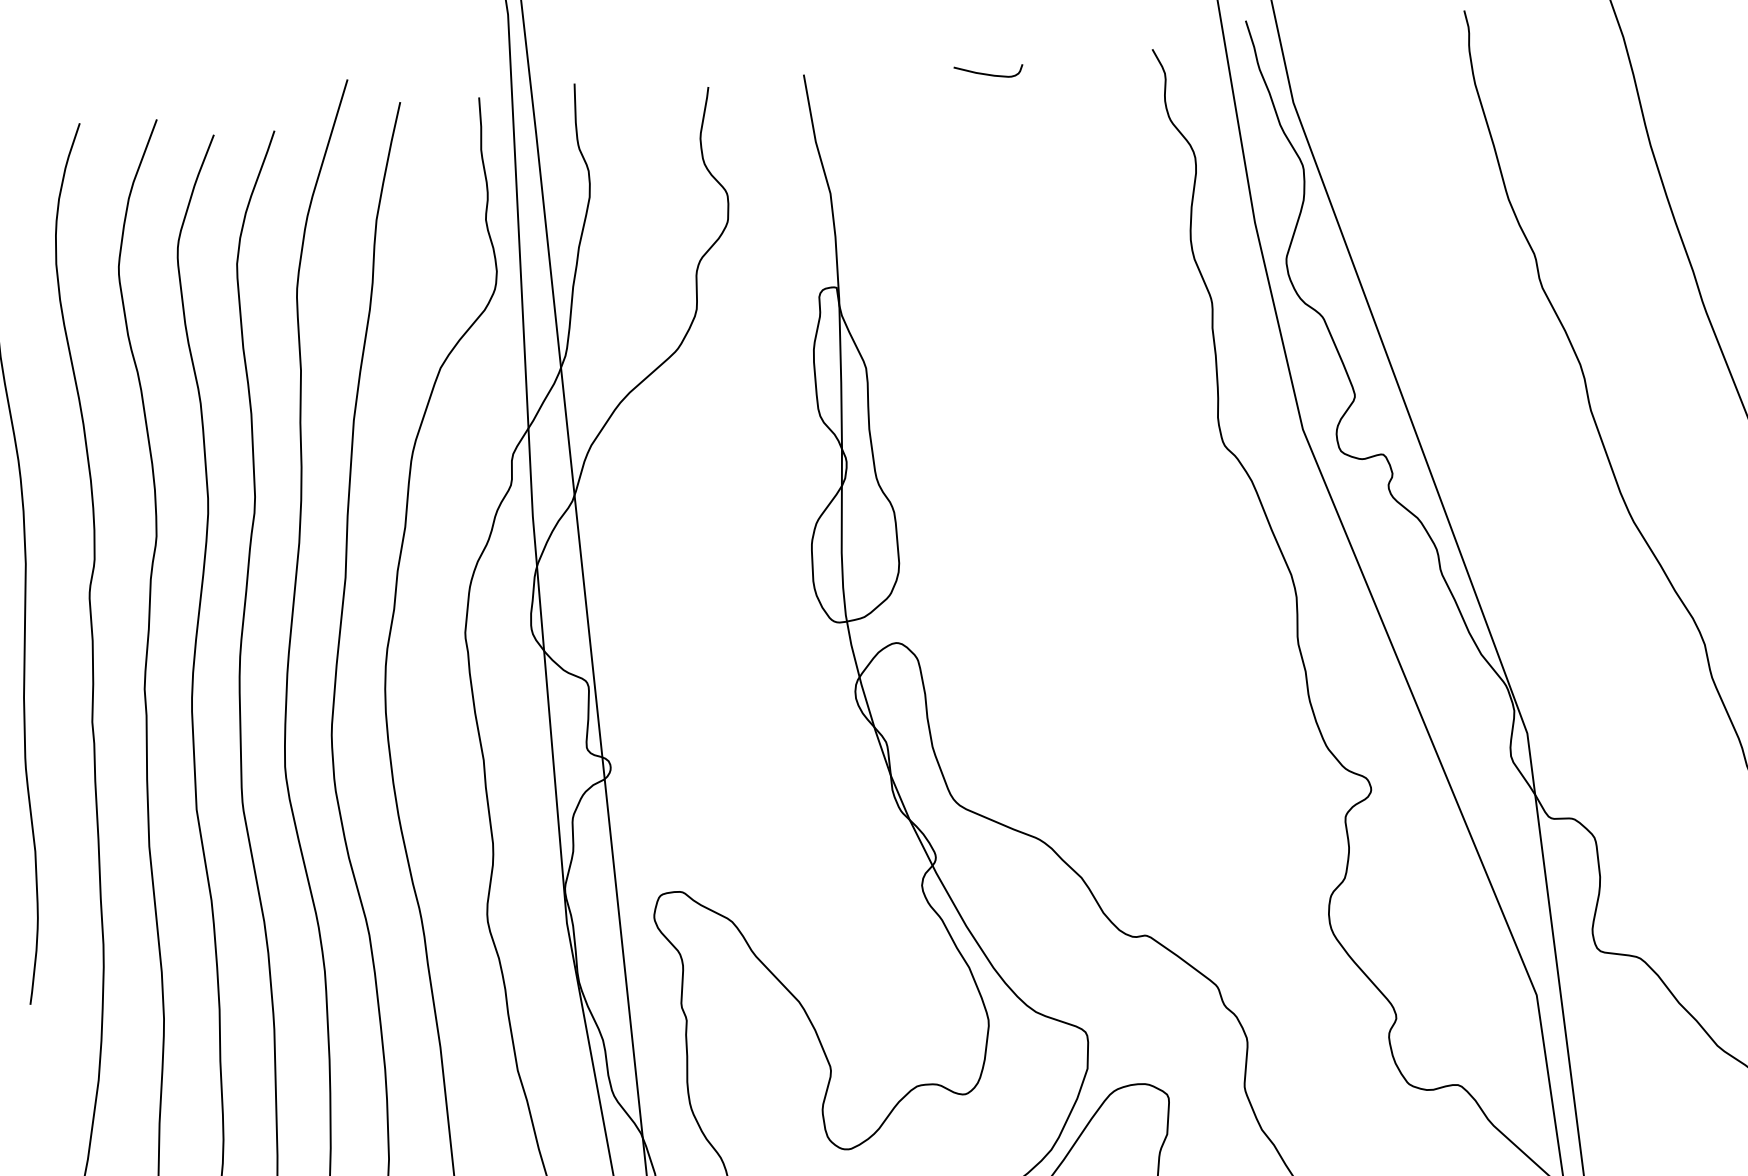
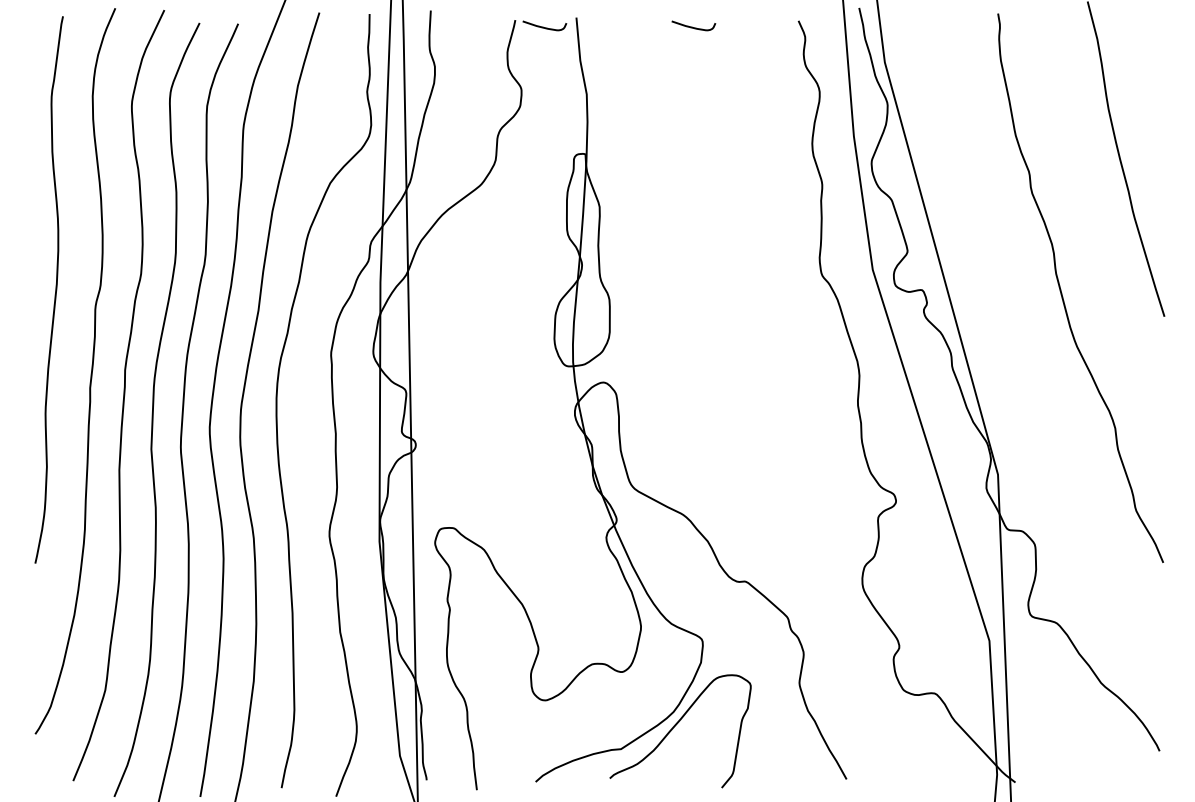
curve: (753, 93) -> (543, 26), added

